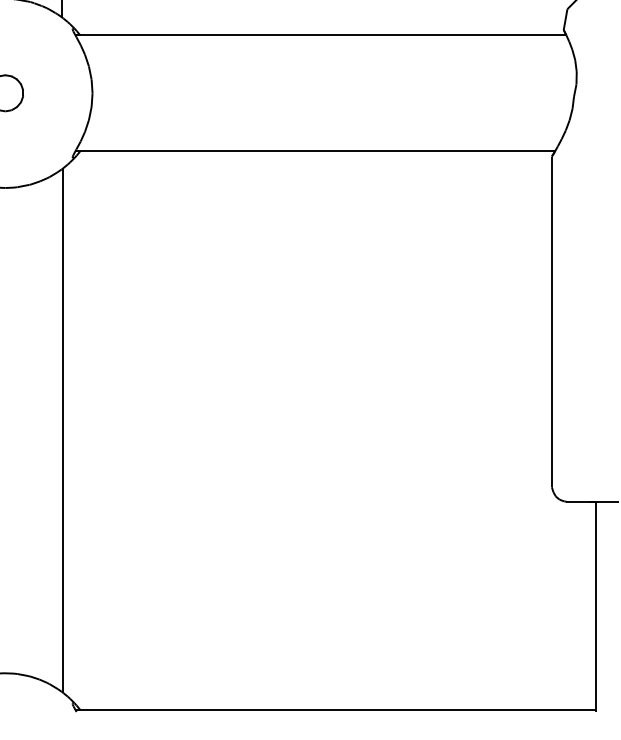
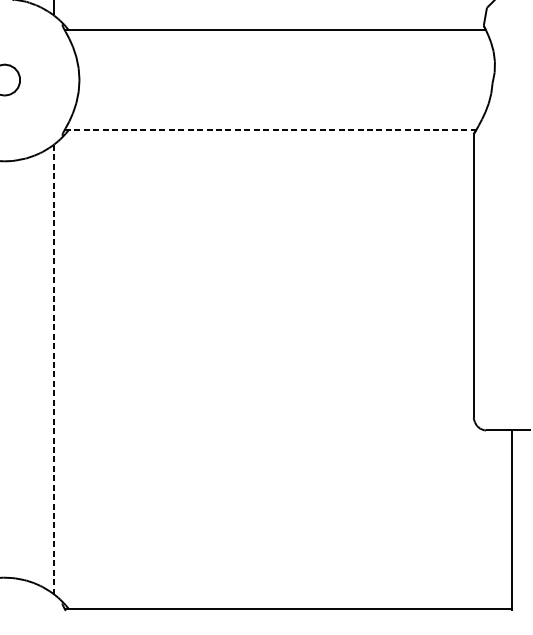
line: (315, 151) -> (270, 130), solid -> dashed
line: (63, 430) -> (54, 369), solid -> dashed

